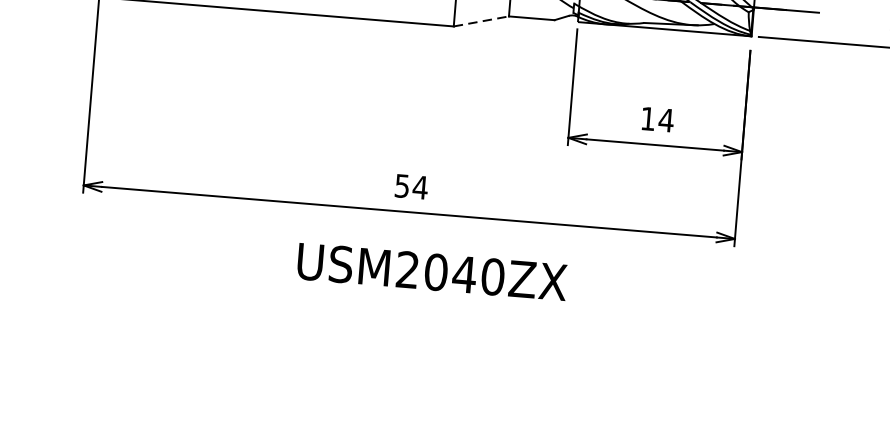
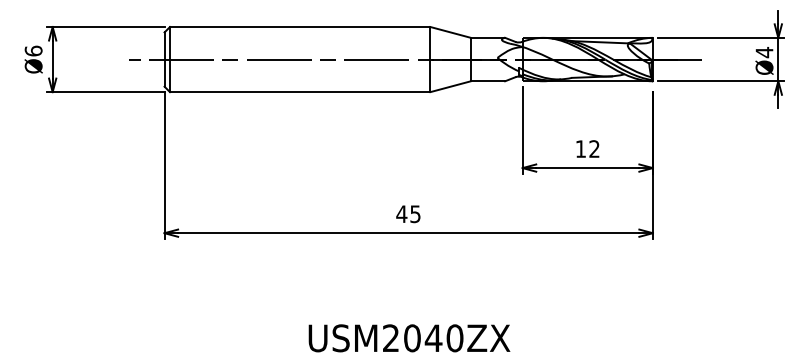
line: (481, 21) -> (450, 86), dashed -> solid
text: (666, 119) -> (594, 148), 14 -> 12
text: (411, 187) -> (408, 214), 54 -> 45
text: (432, 272) -> (409, 338), moved

